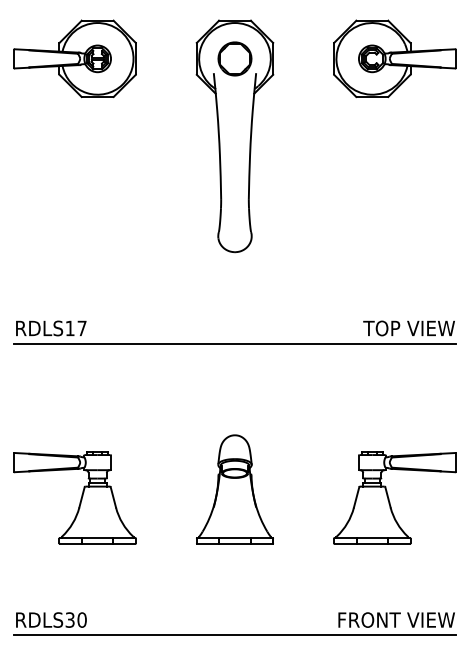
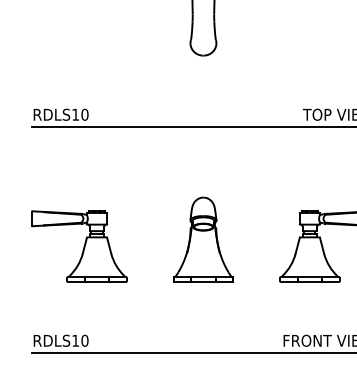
text: (81, 328) -> (84, 114), RDLS17 -> RDLS10
text: (69, 619) -> (75, 340), RDLS30 -> RDLS10

